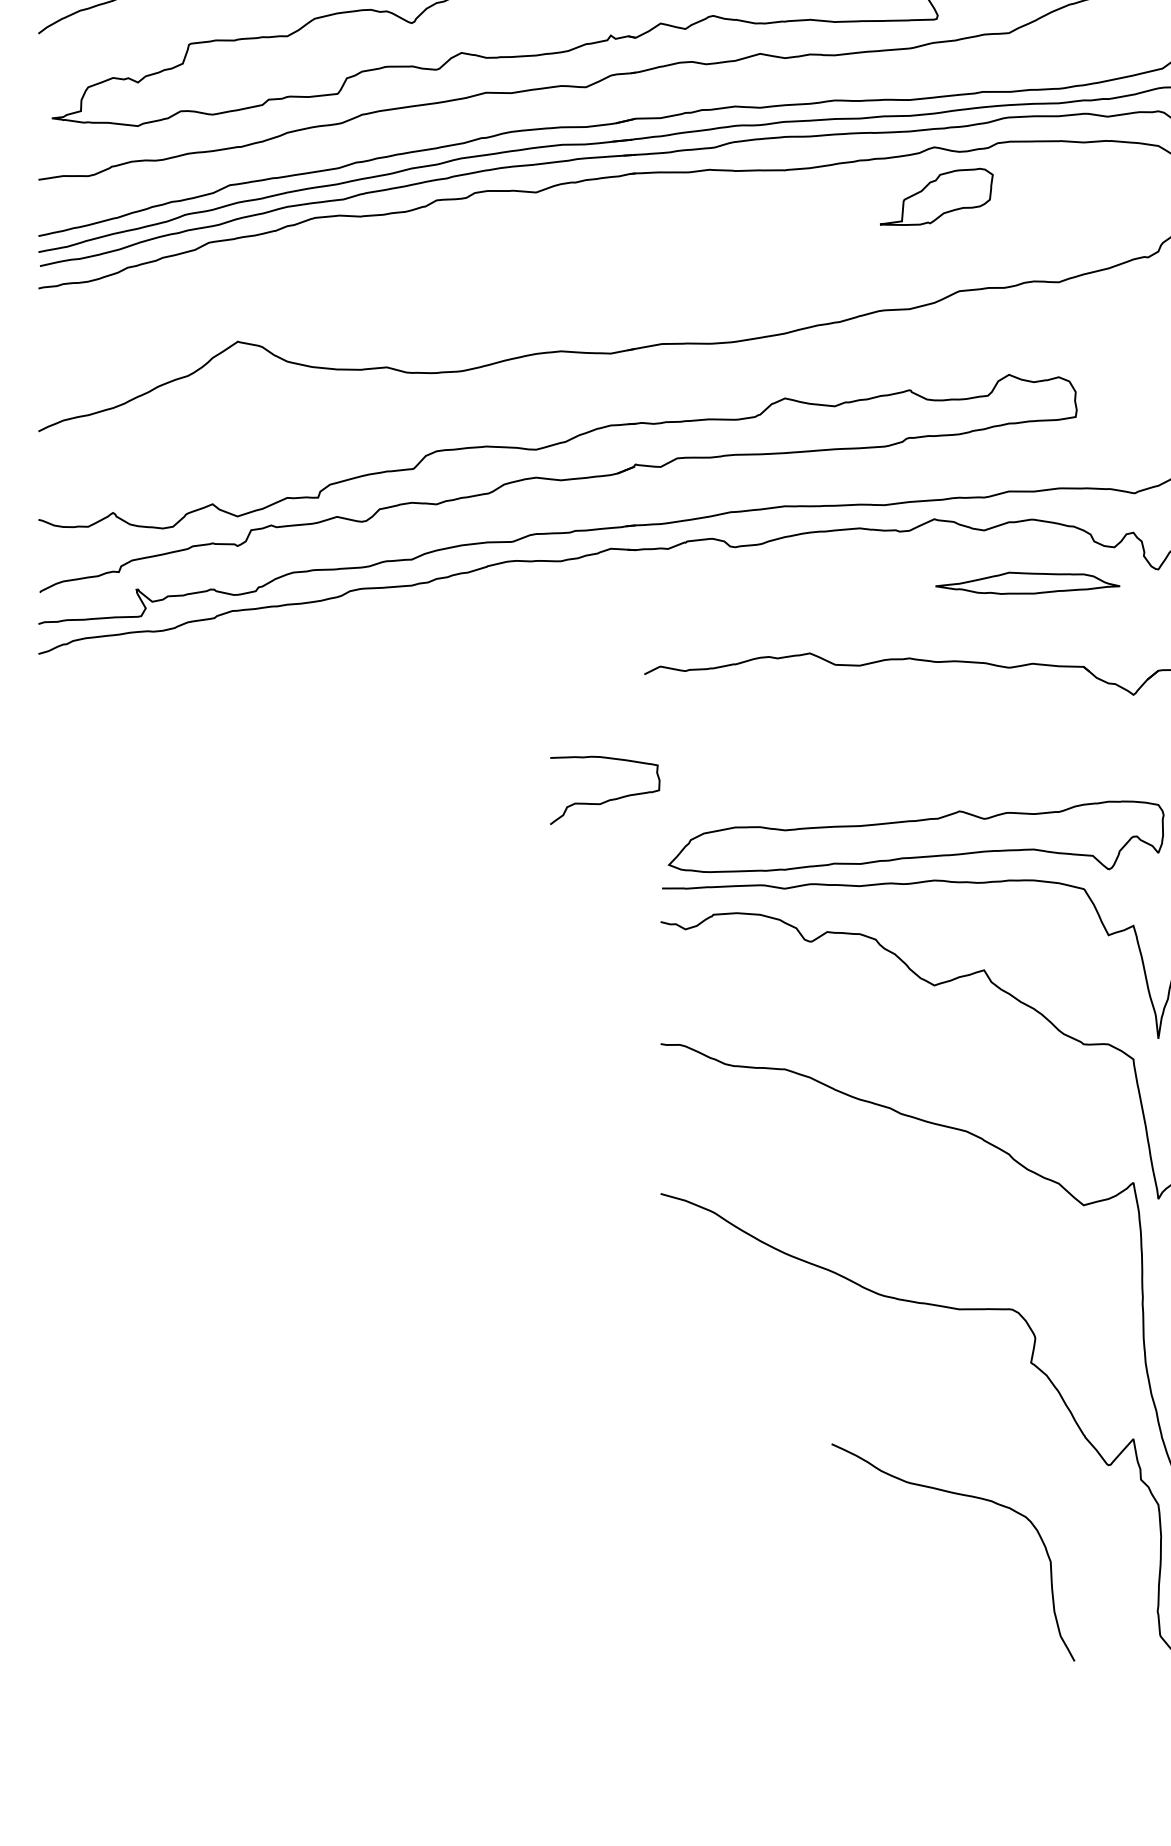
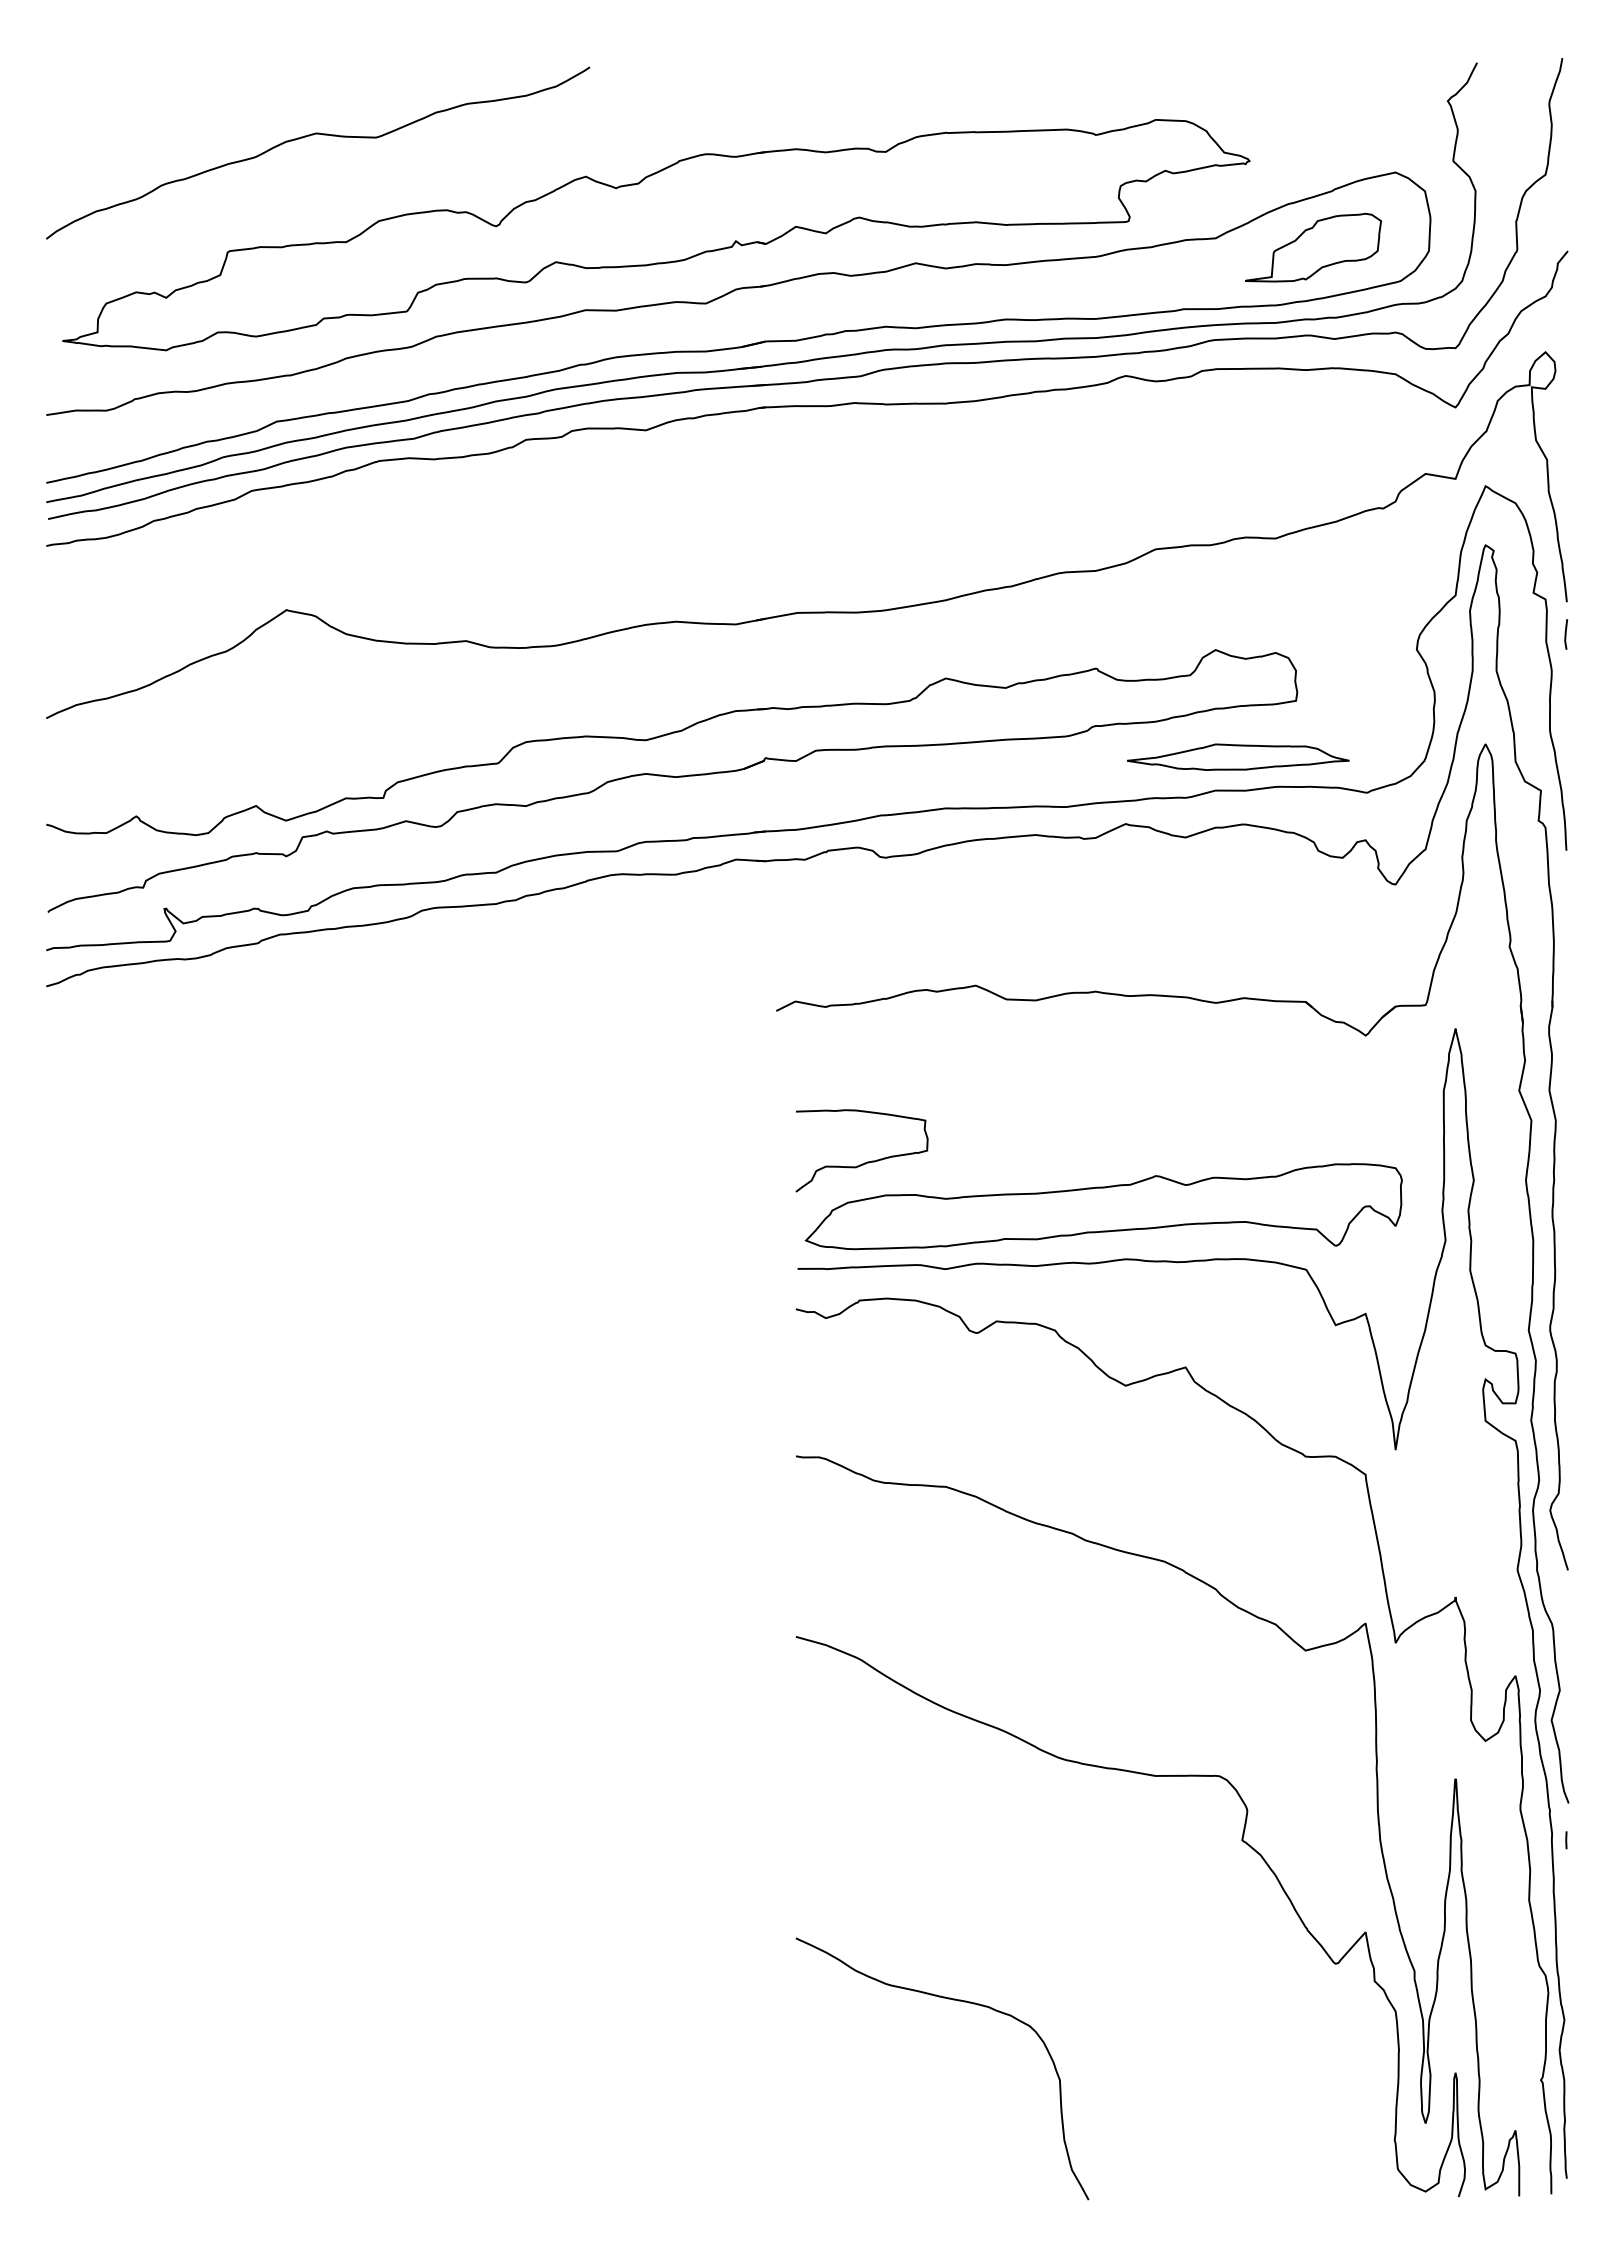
part: (936, 196) -> (1313, 247), moved
part: (1027, 582) -> (1238, 756), moved
curve: (607, 800) -> (864, 1162), moved
curve: (962, 1495) -> (953, 2000), moved

